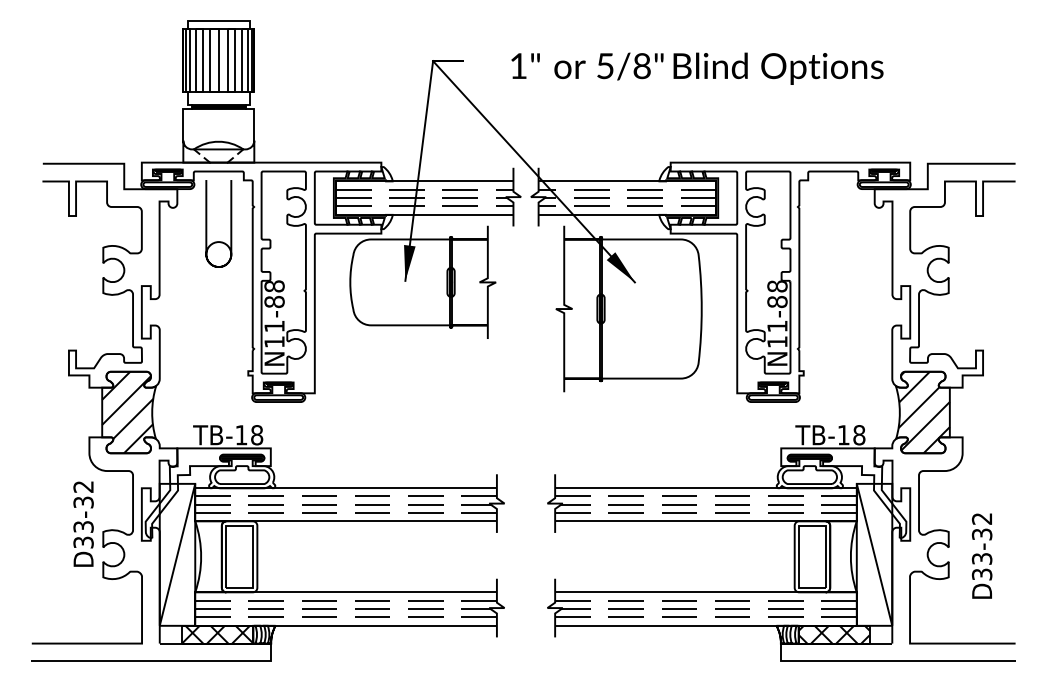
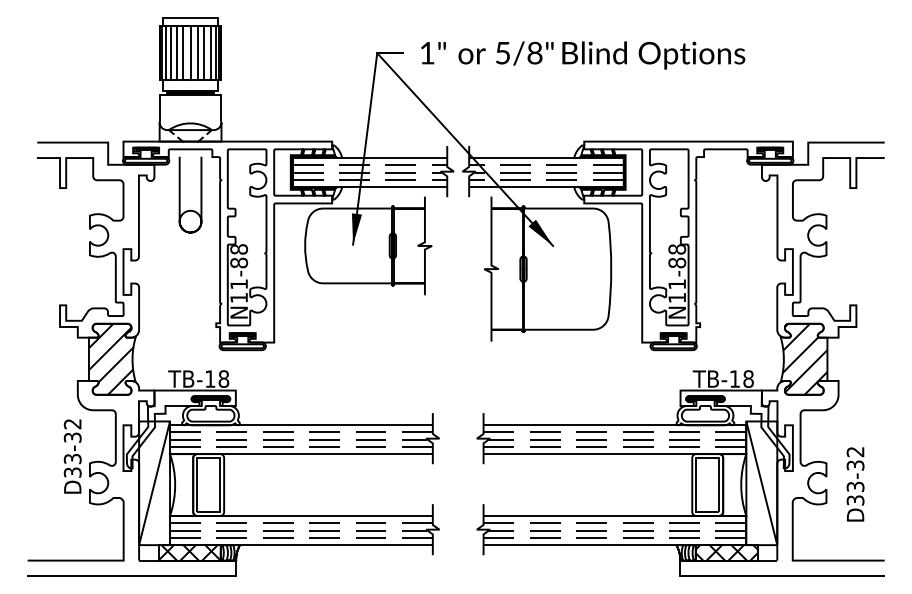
text: (697, 68) -> (583, 55), moved

